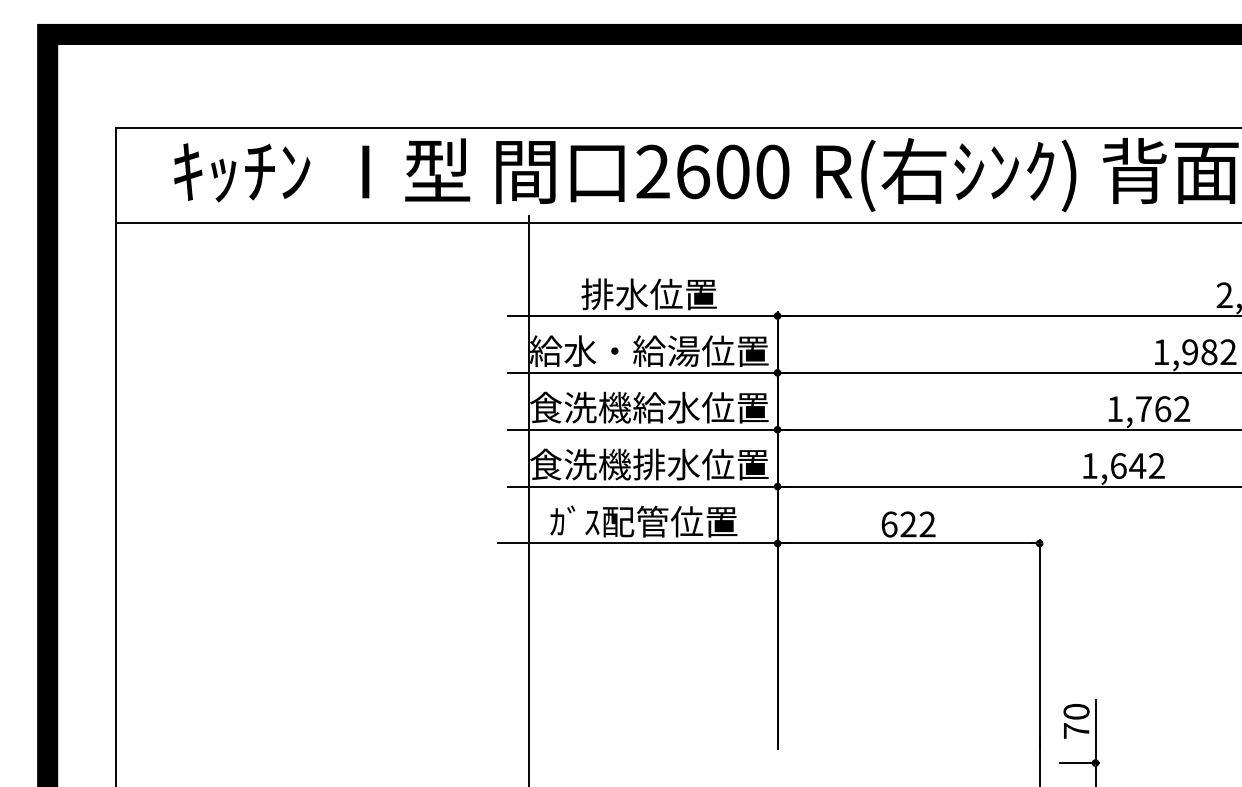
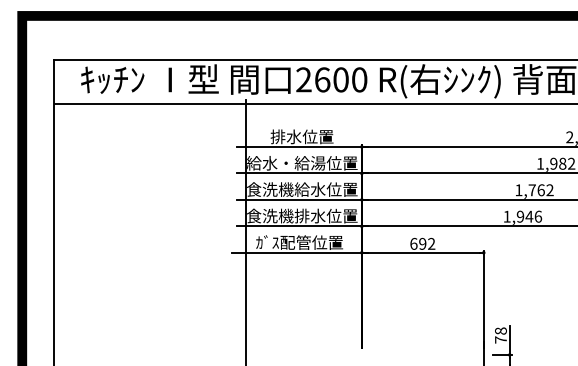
text: (1137, 465) -> (529, 216), 1,642 -> 1,946
text: (907, 523) -> (422, 243), 622 -> 692
text: (1075, 710) -> (500, 330), 70 -> 78

